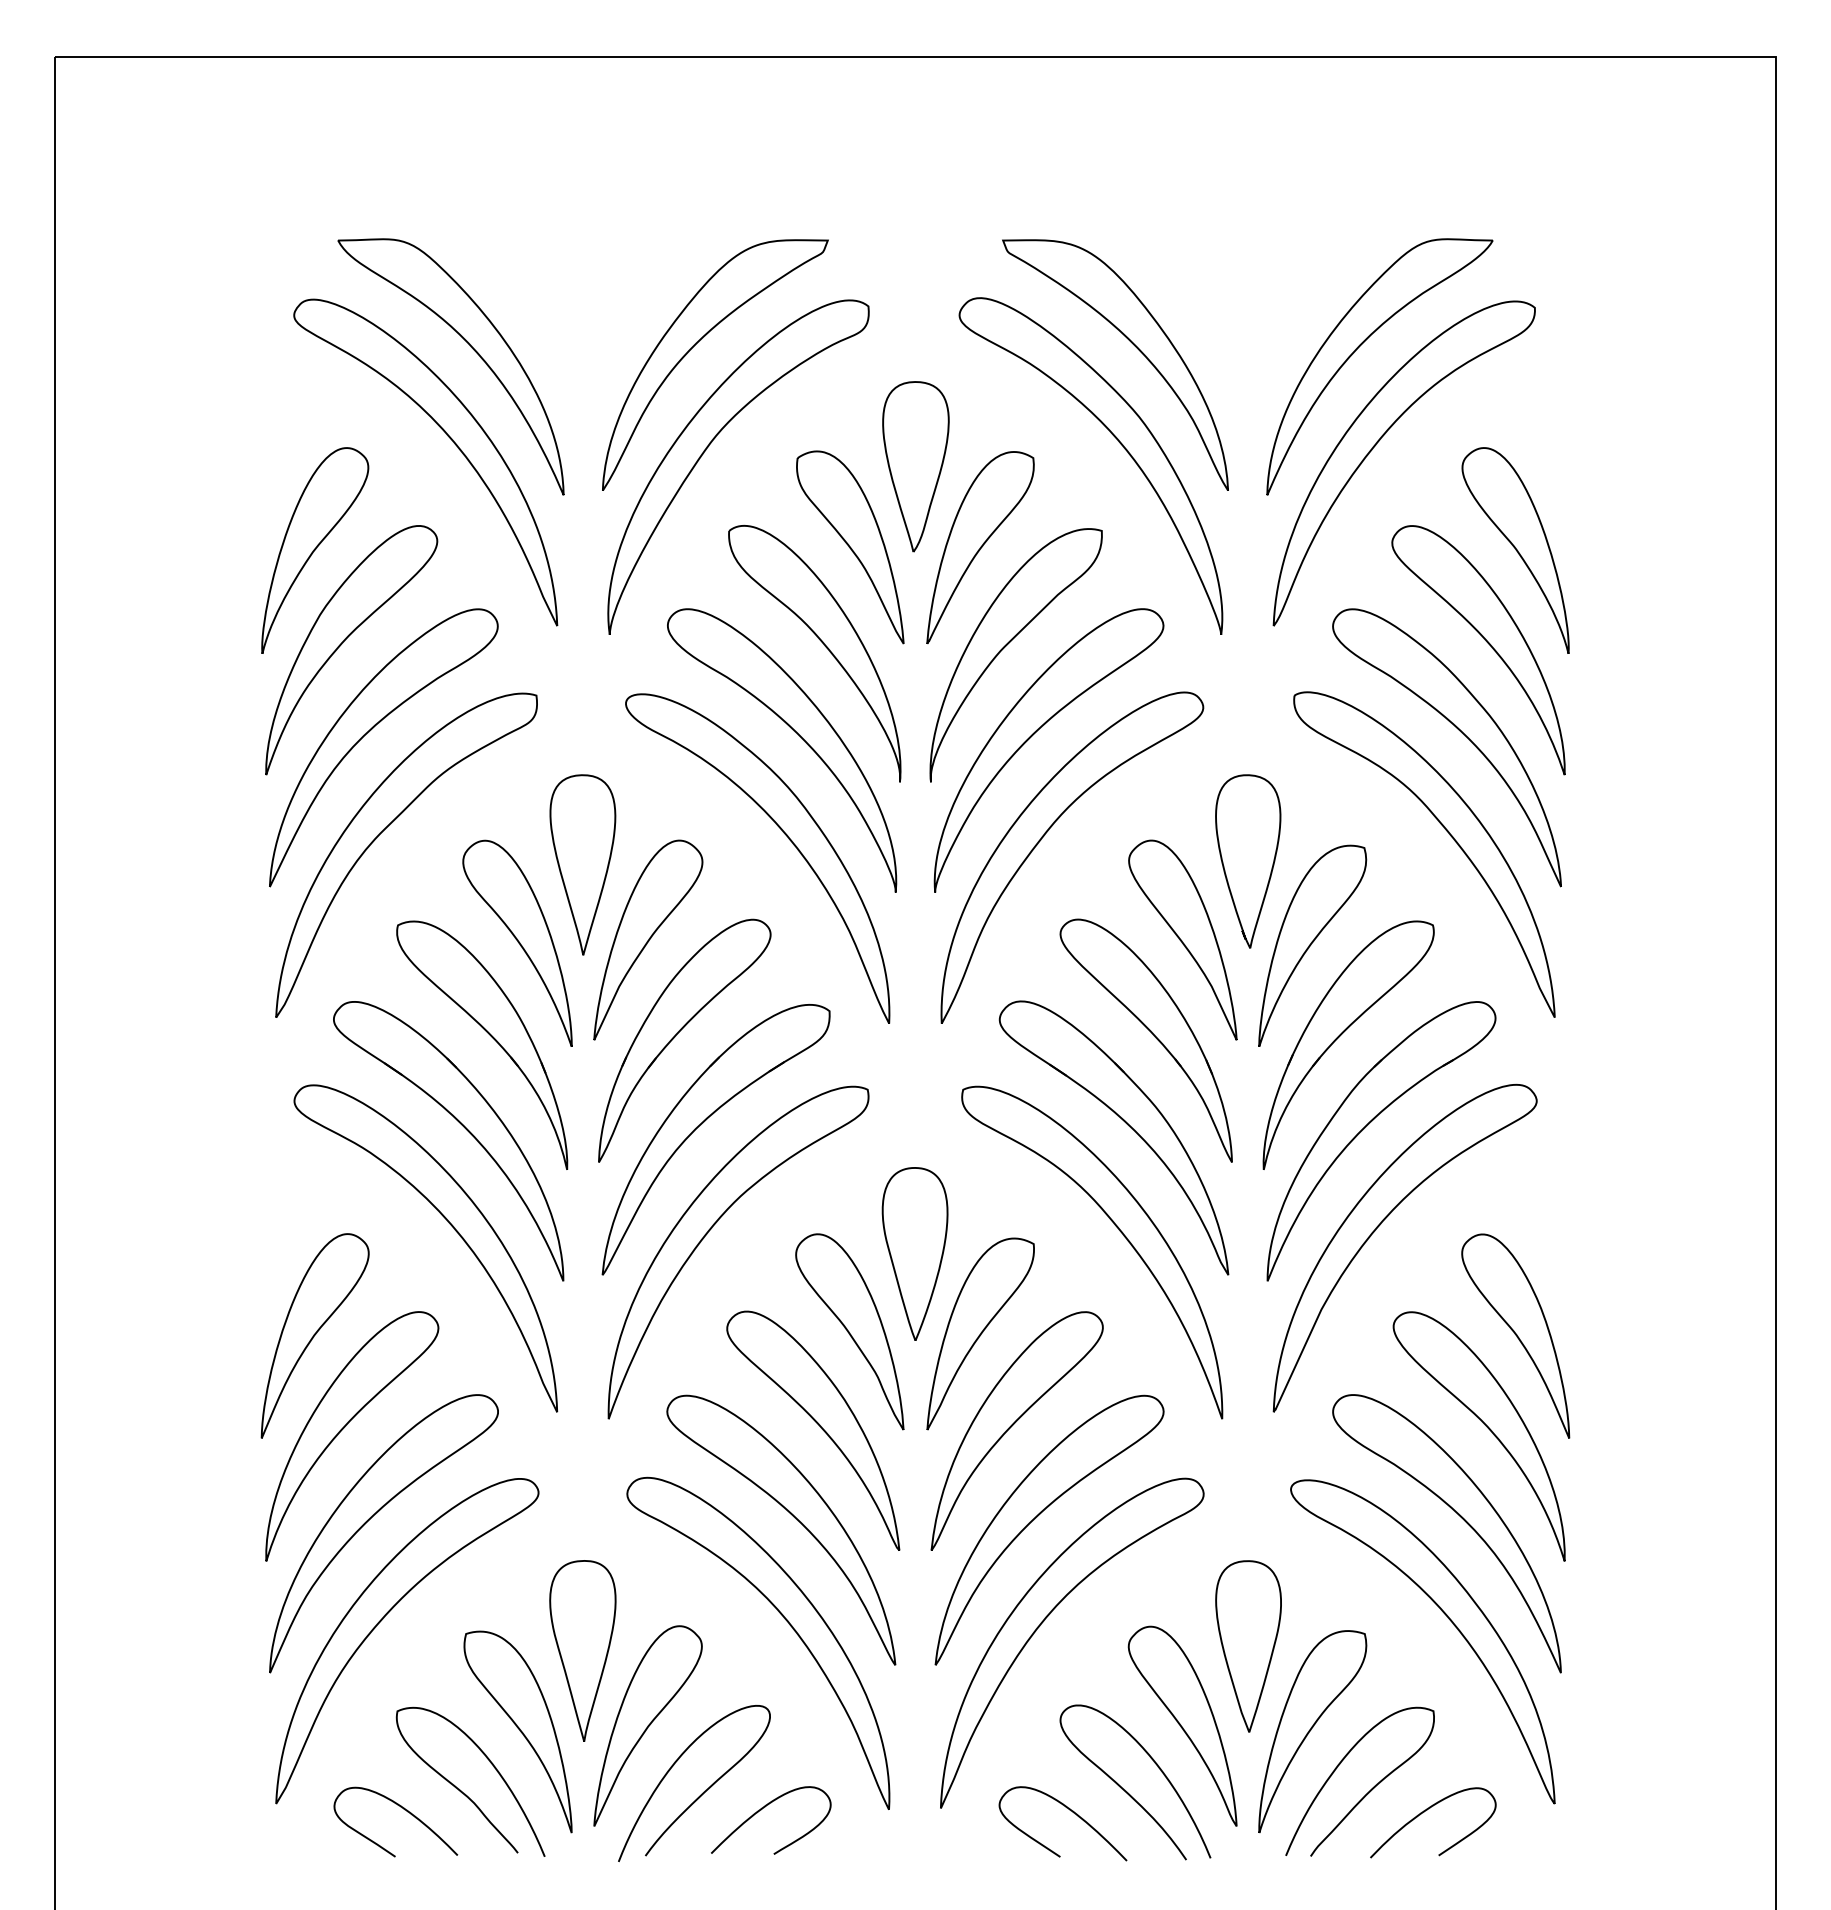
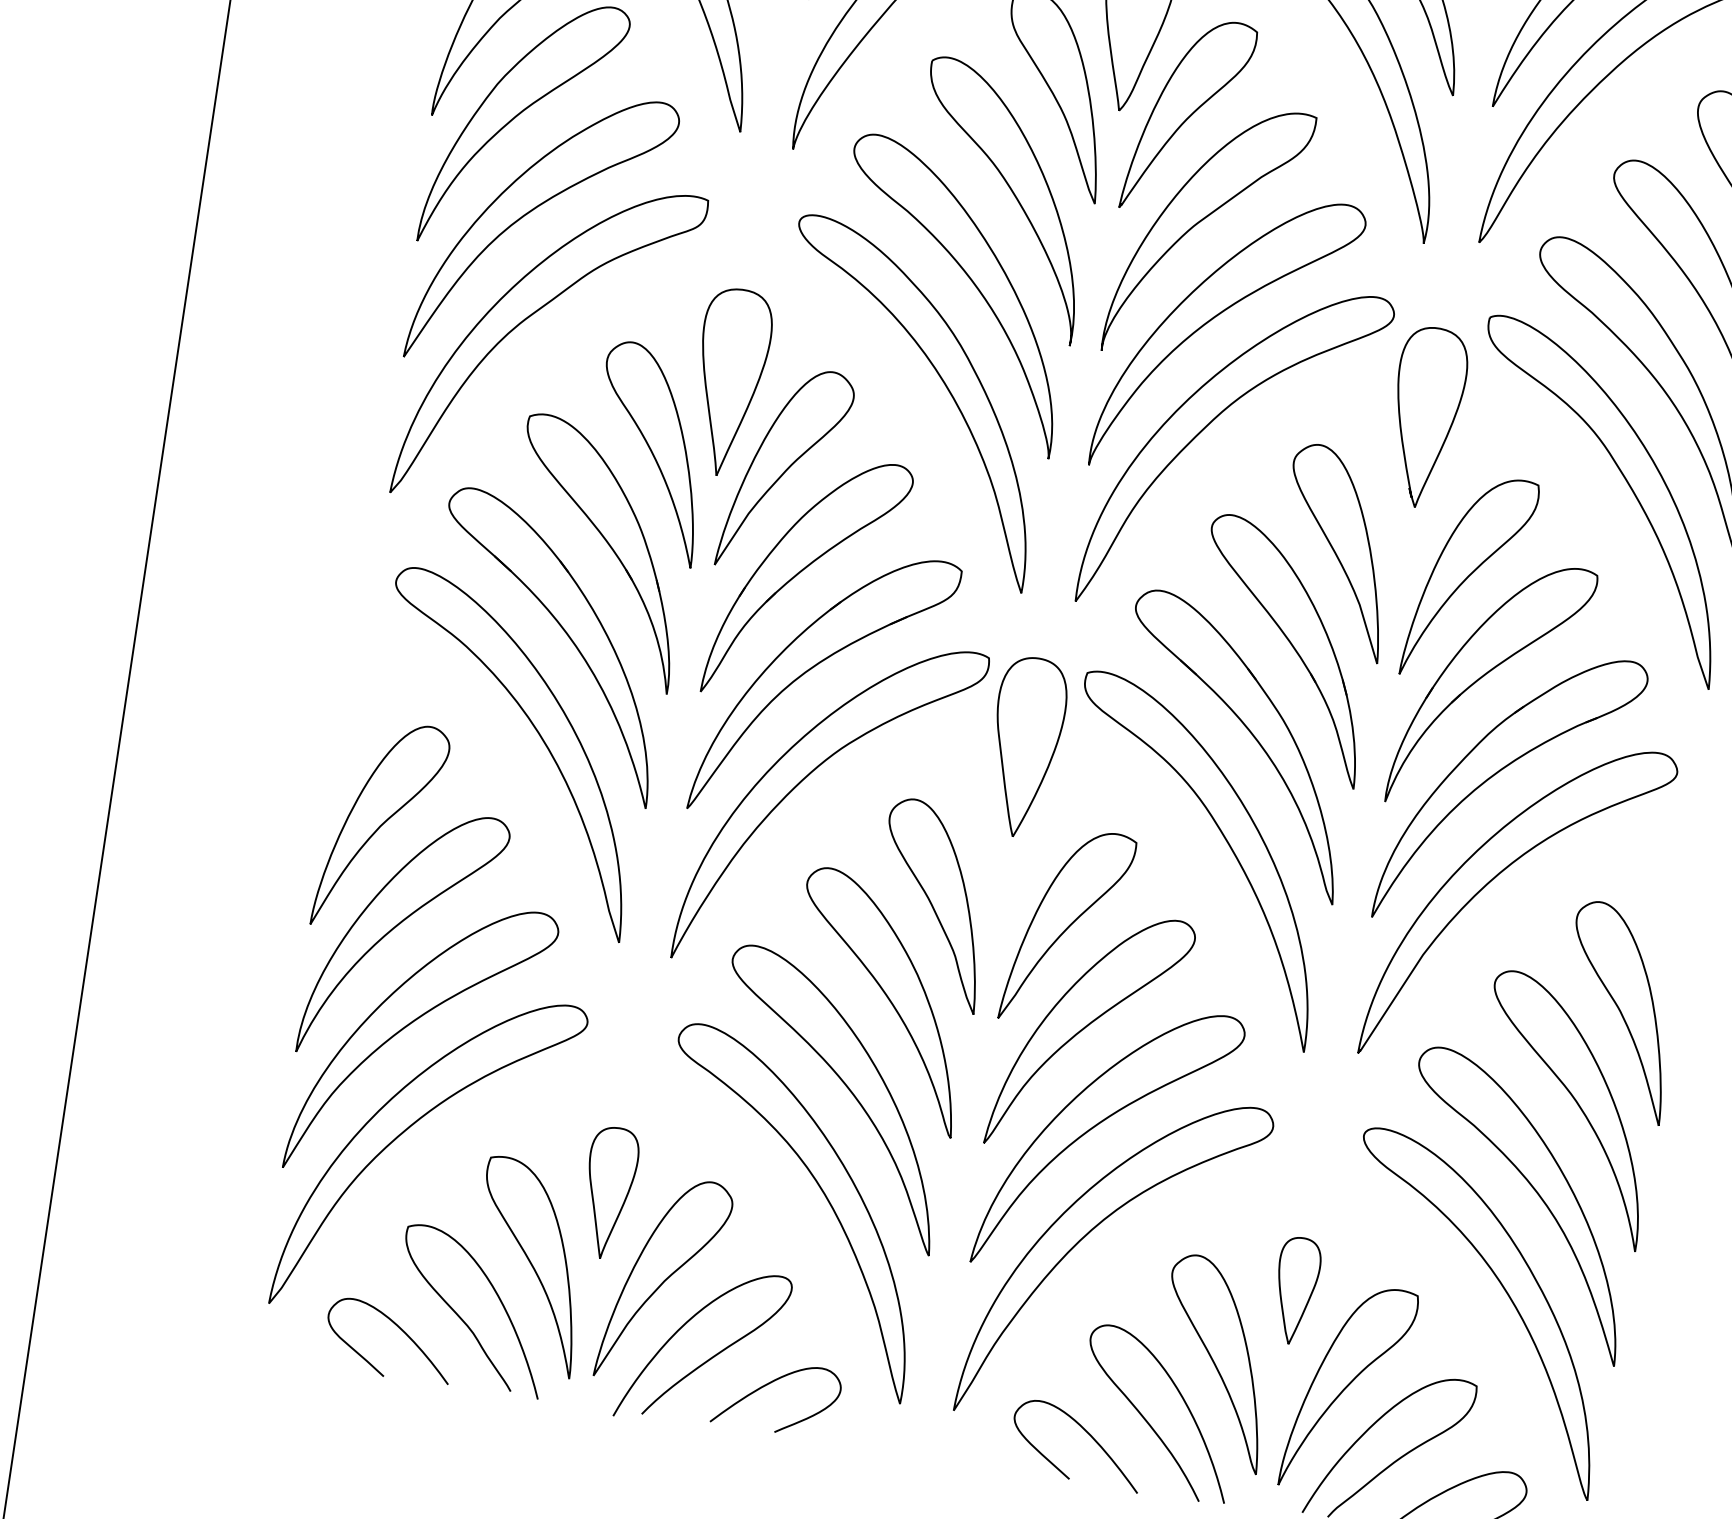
part: (1248, 861) -> (1426, 417), moved
part: (914, 1253) -> (1025, 746), moved
part: (1248, 1646) -> (1295, 1291), size x0.6
part: (582, 1650) -> (608, 1192), size x0.7

